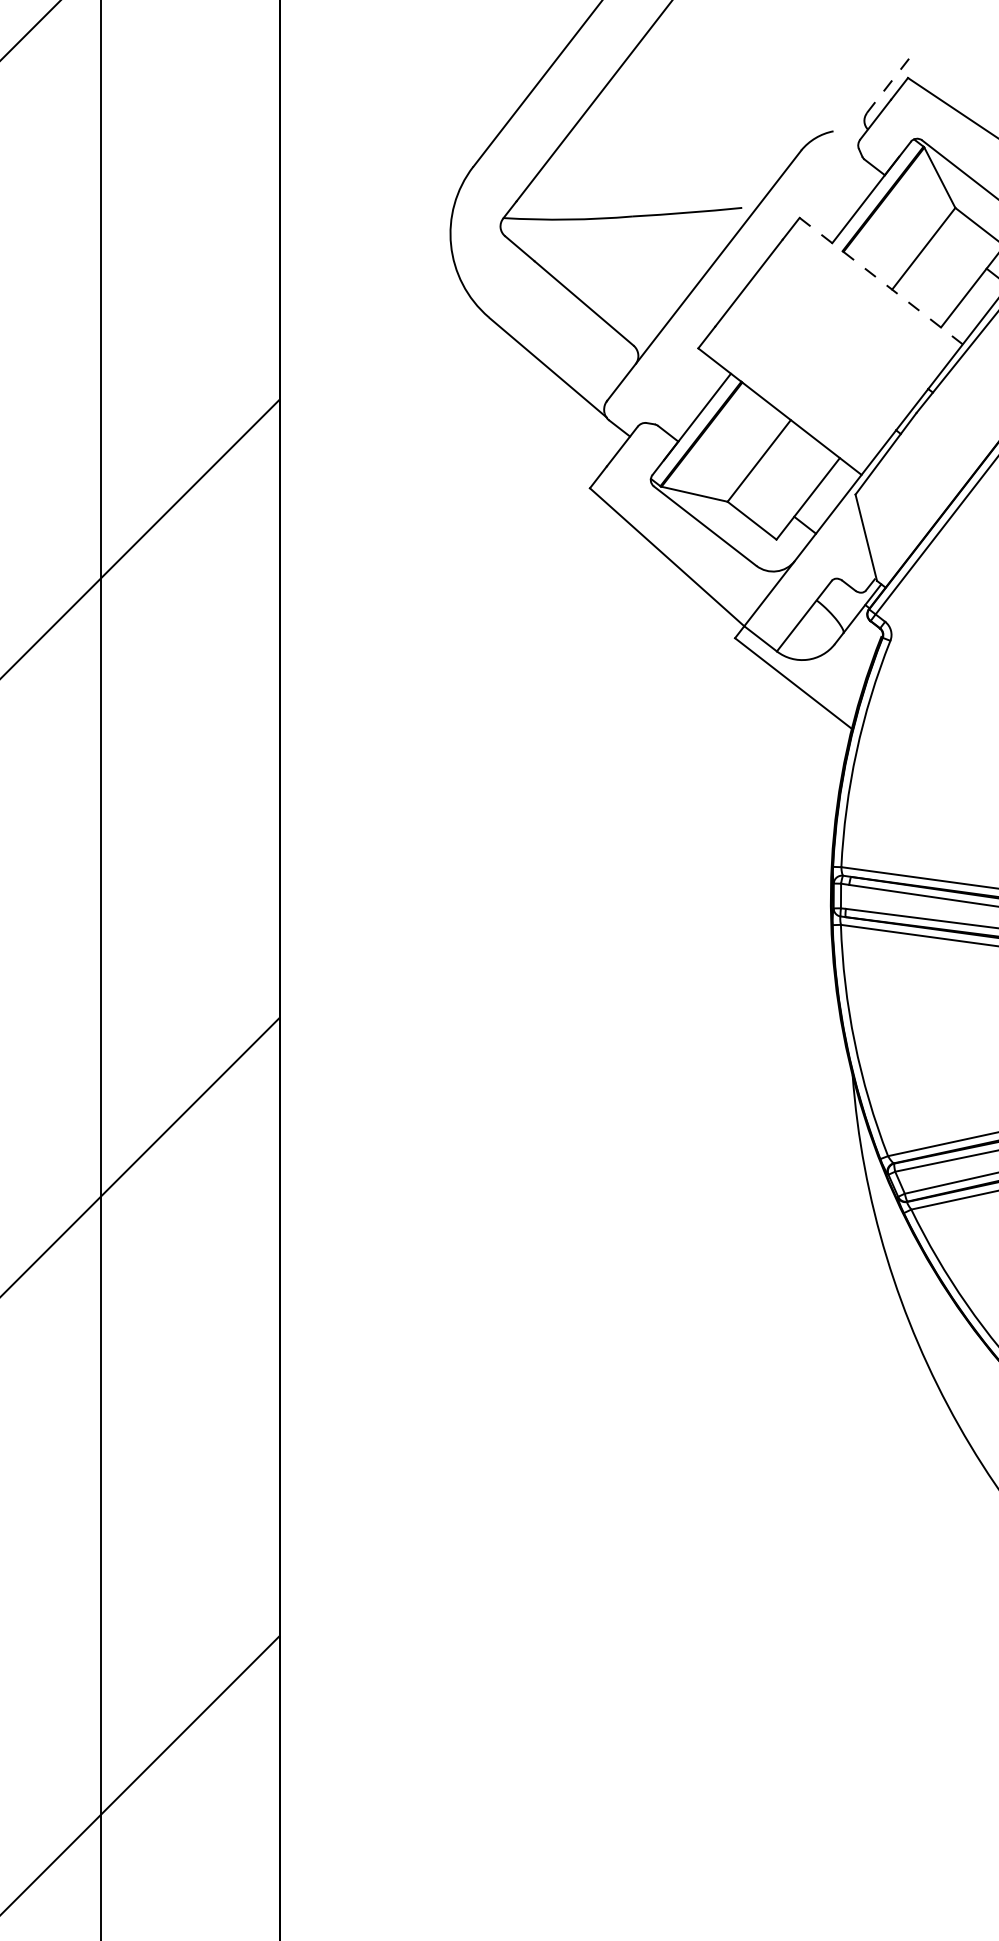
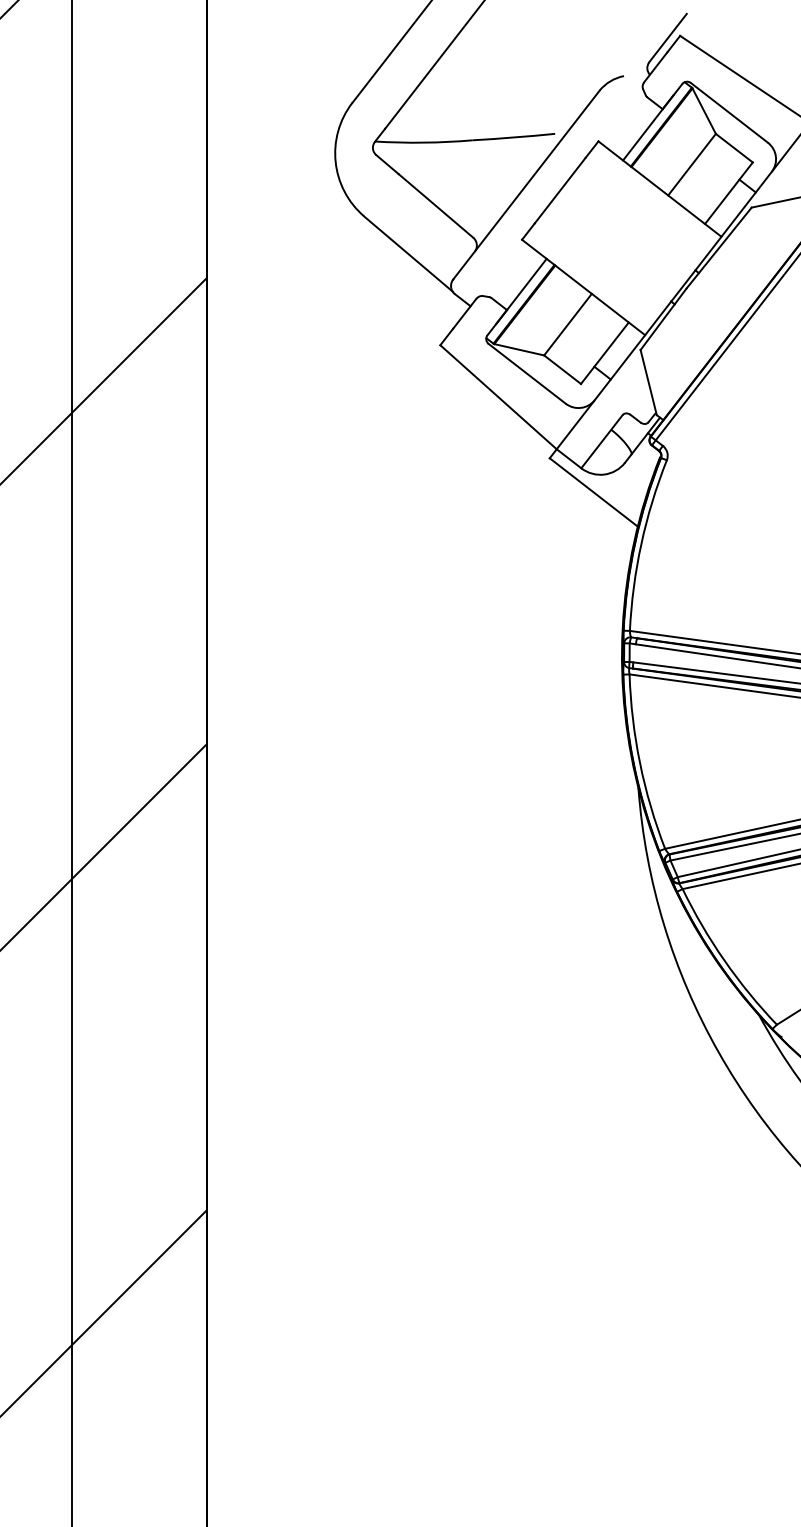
line: (891, 81) -> (667, 38), dashed -> solid
line: (880, 281) -> (659, 189), dashed -> solid

